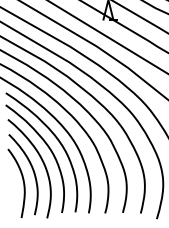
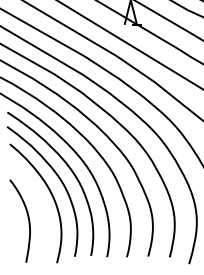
curve: (32, 170) -> (39, 205), removed

